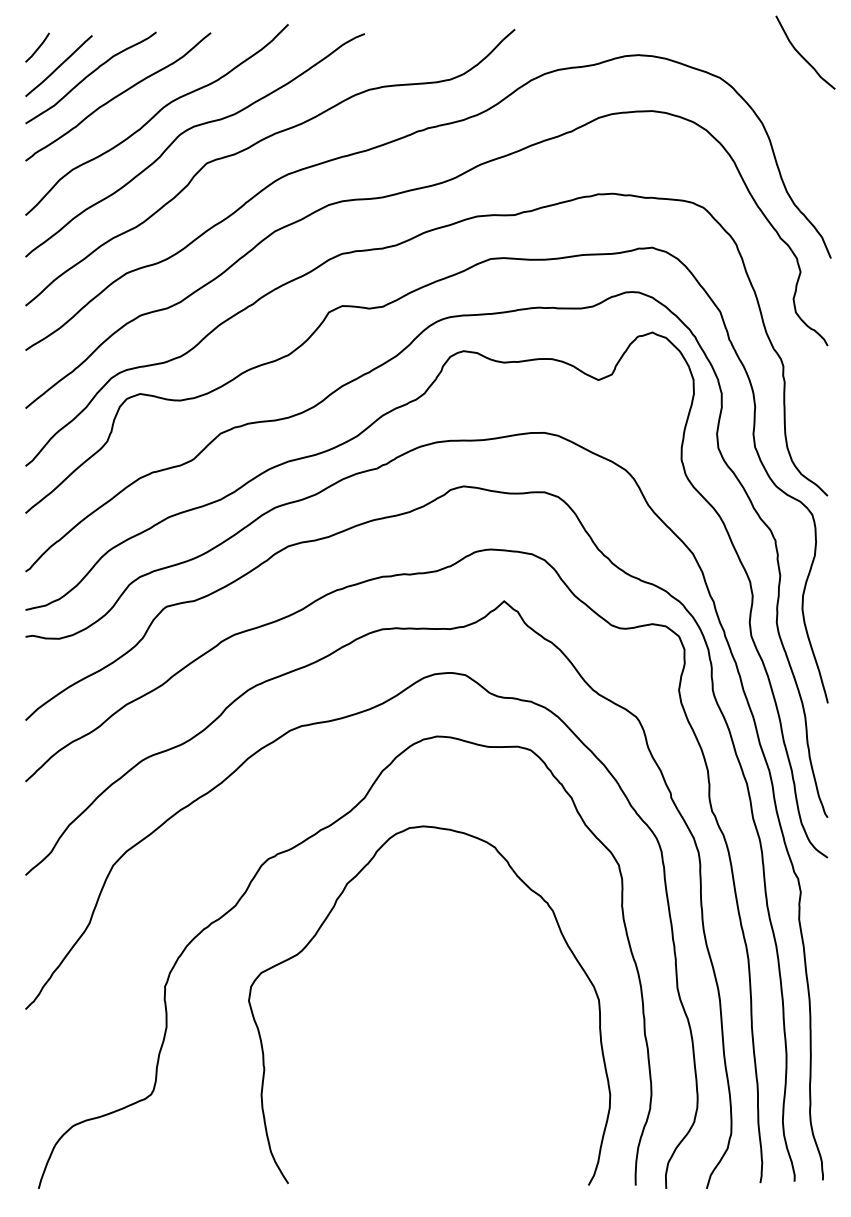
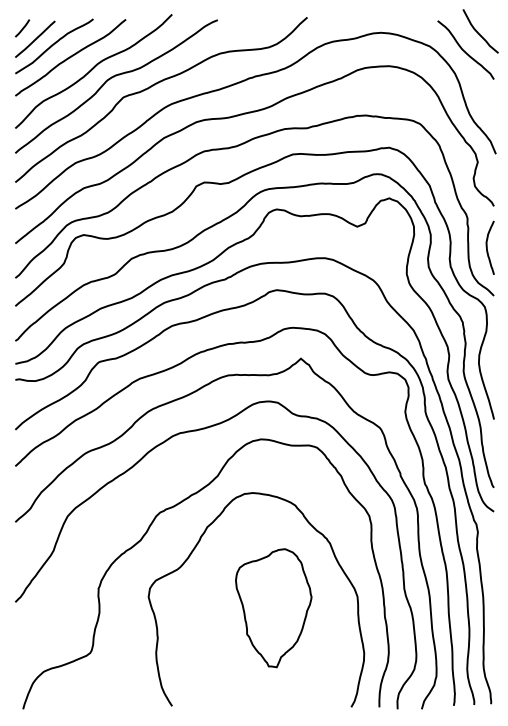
curve: (778, 84) -> (464, 50), added
curve: (816, 414) -> (487, 247), added
part: (458, 1019) -> (273, 608), added

